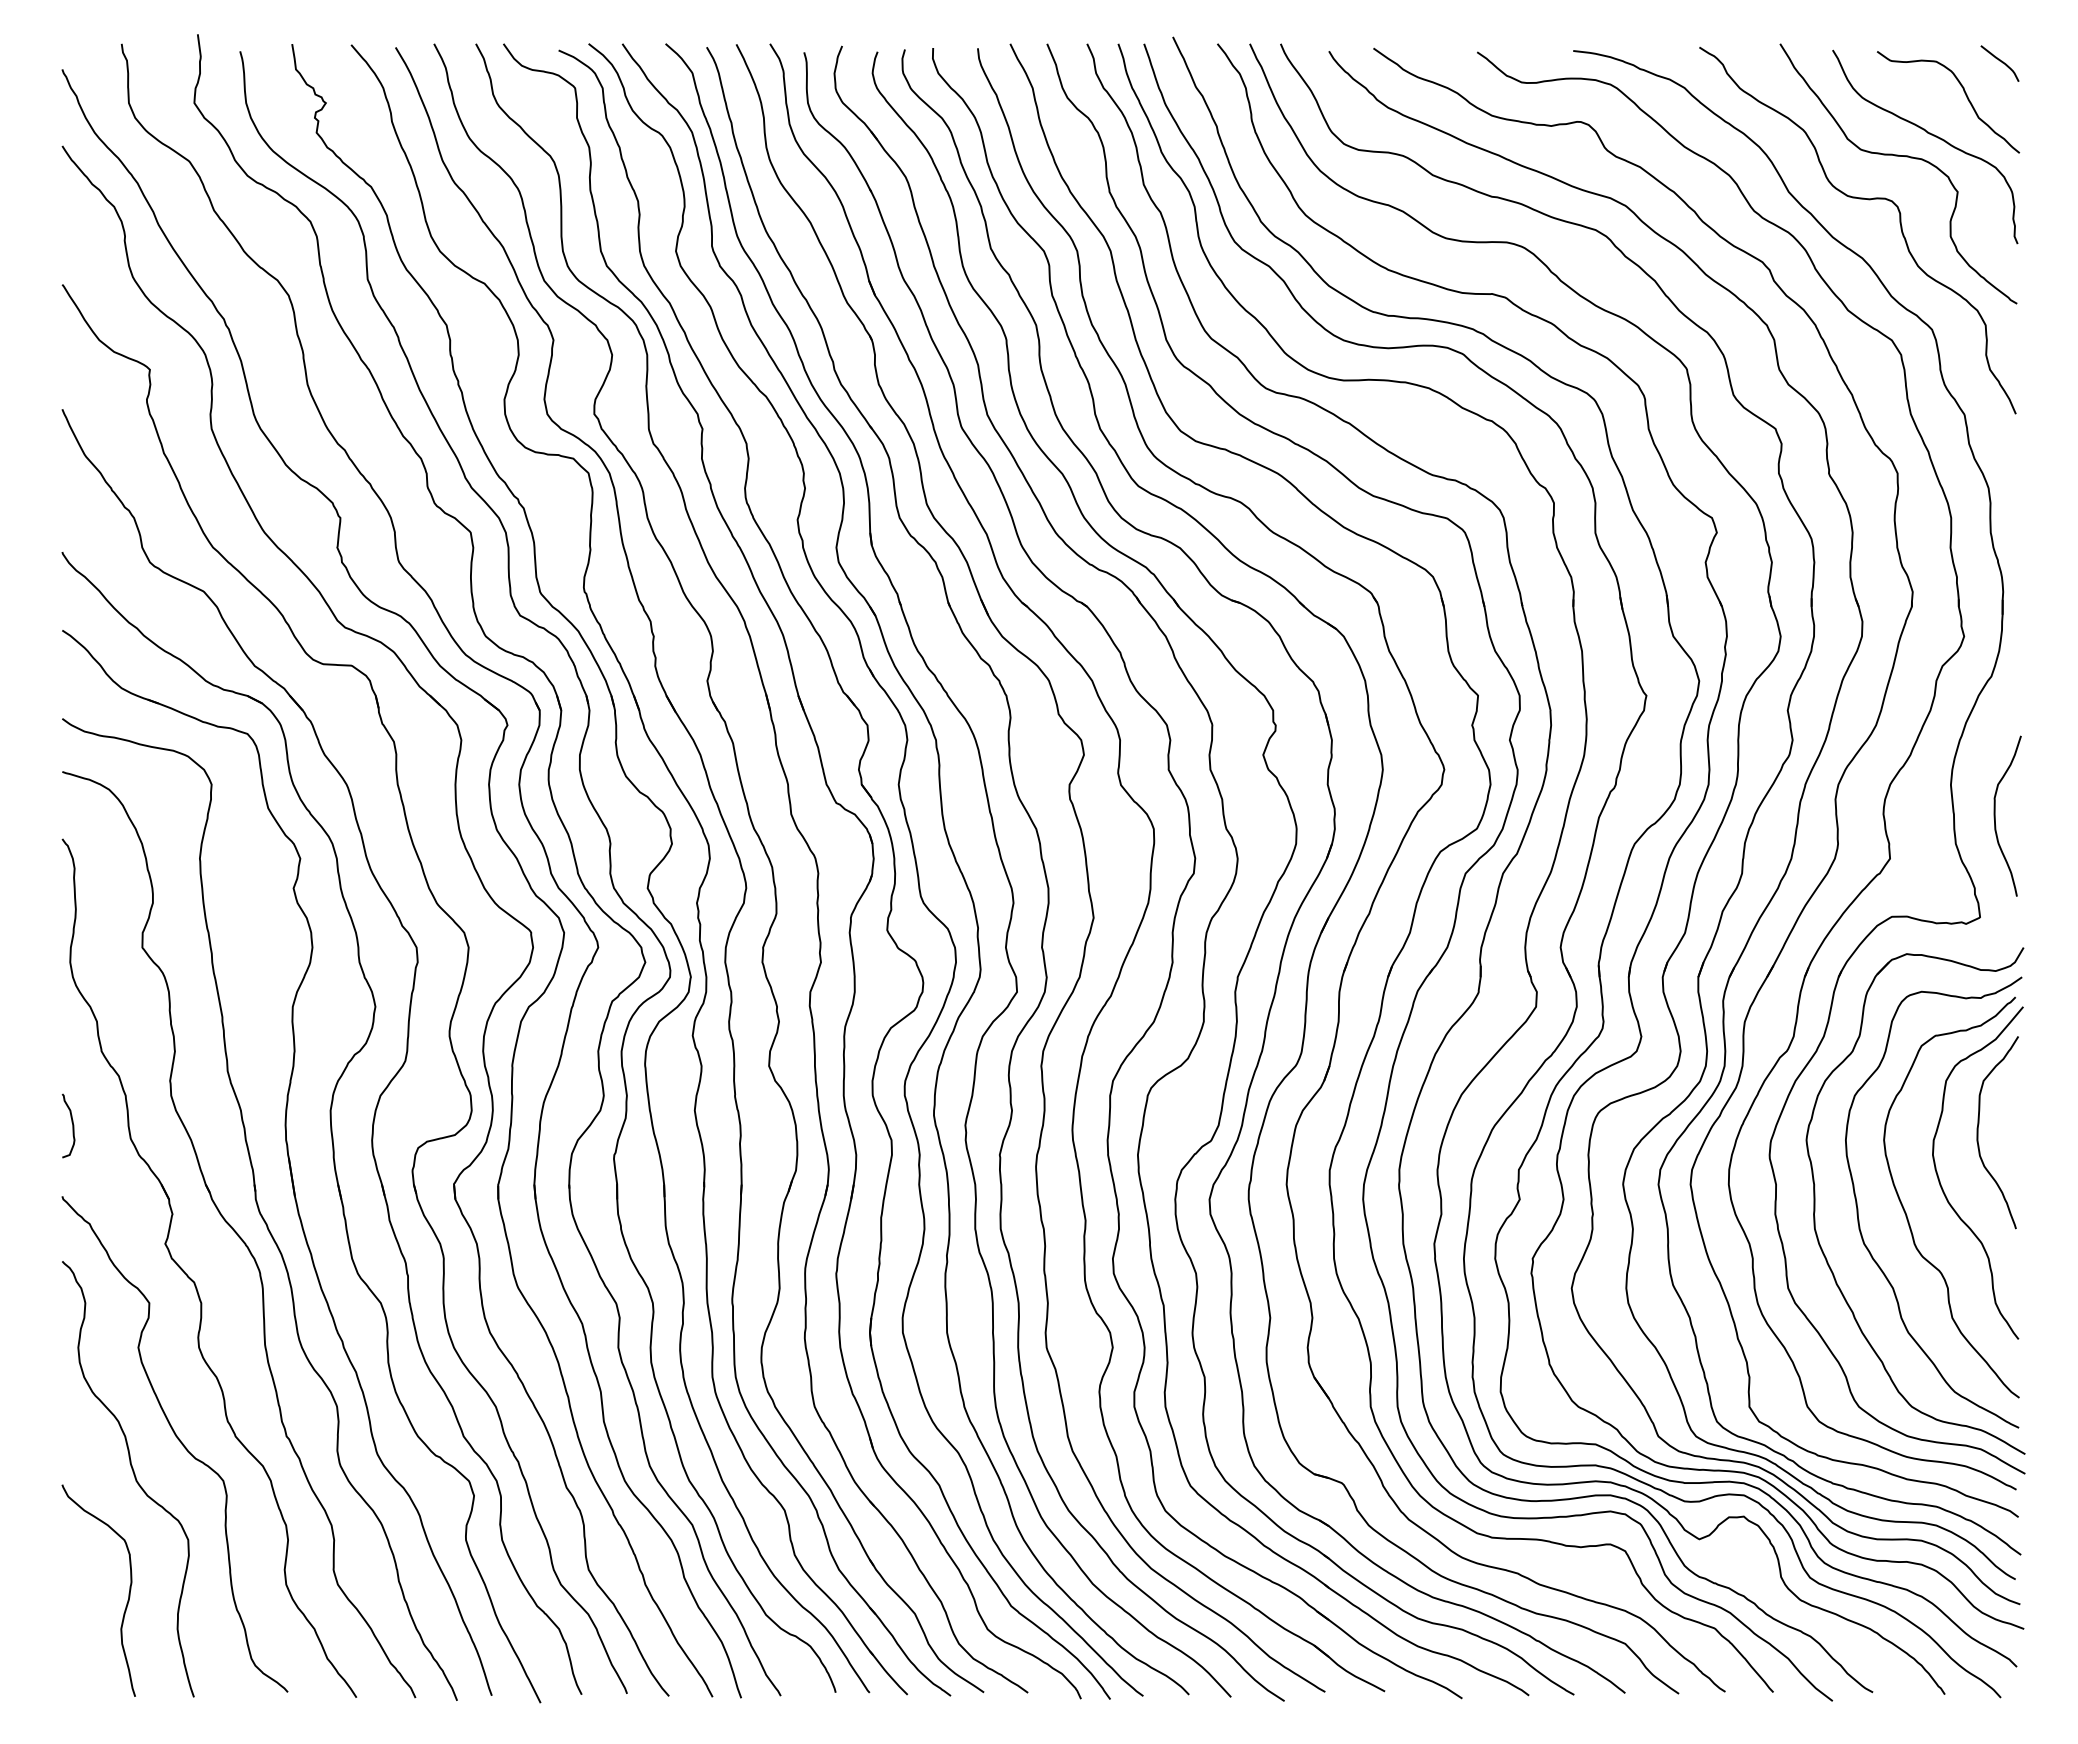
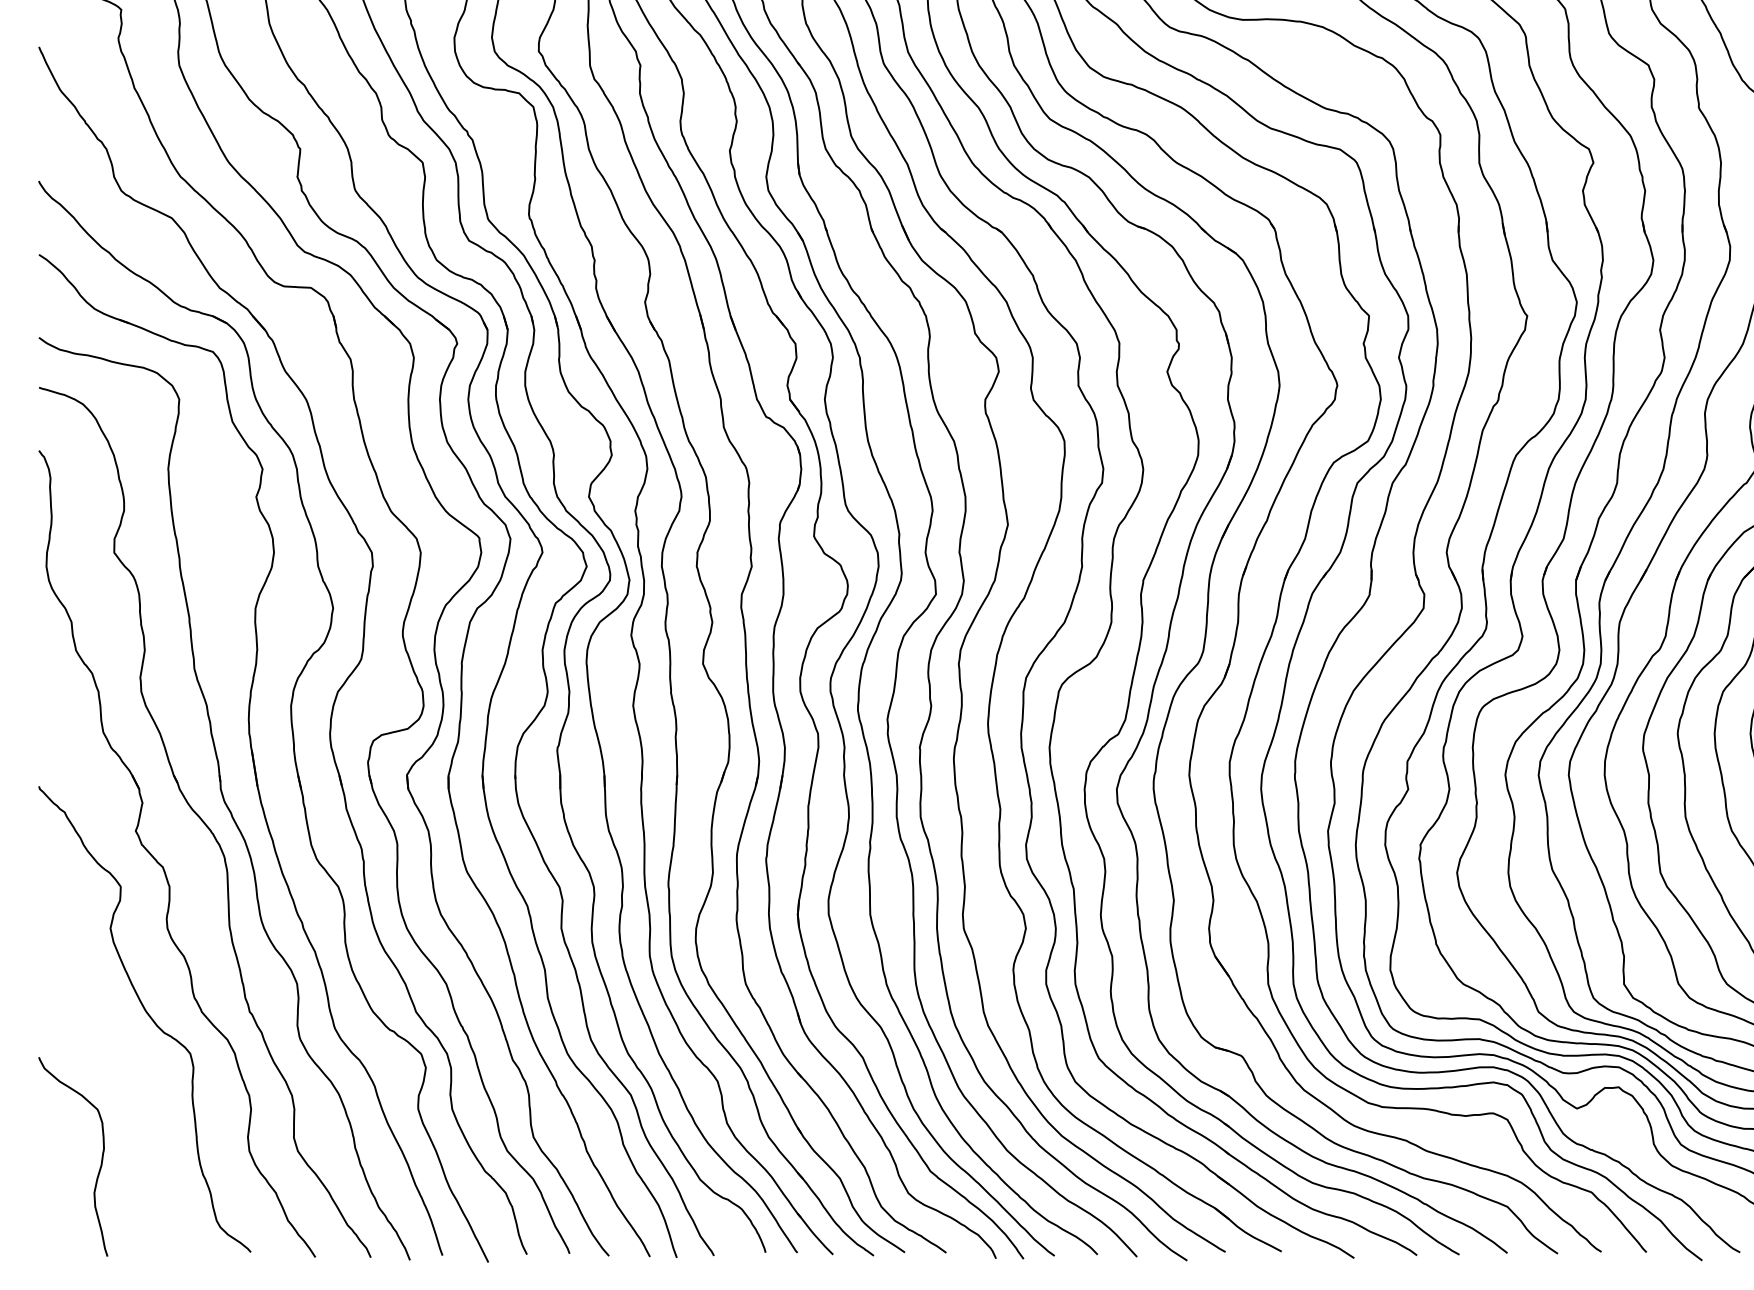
curve: (72, 1125) -> (48, 719), removed
curve: (134, 1478) -> (106, 1051), removed

